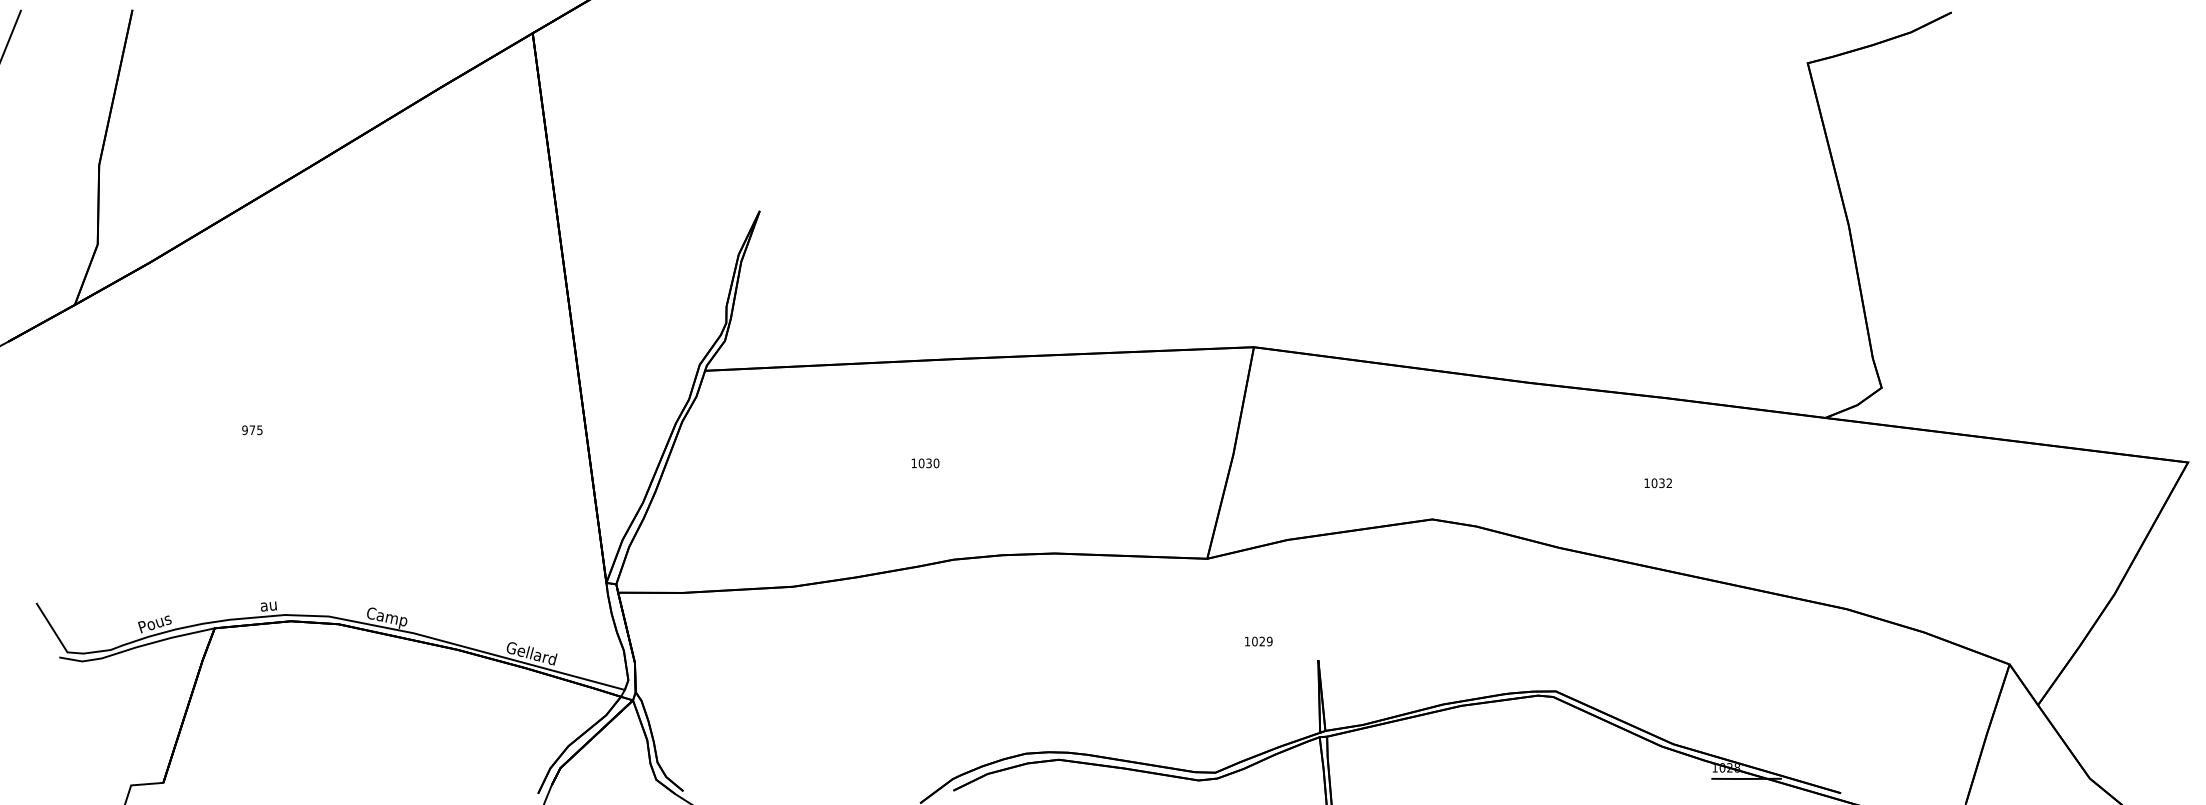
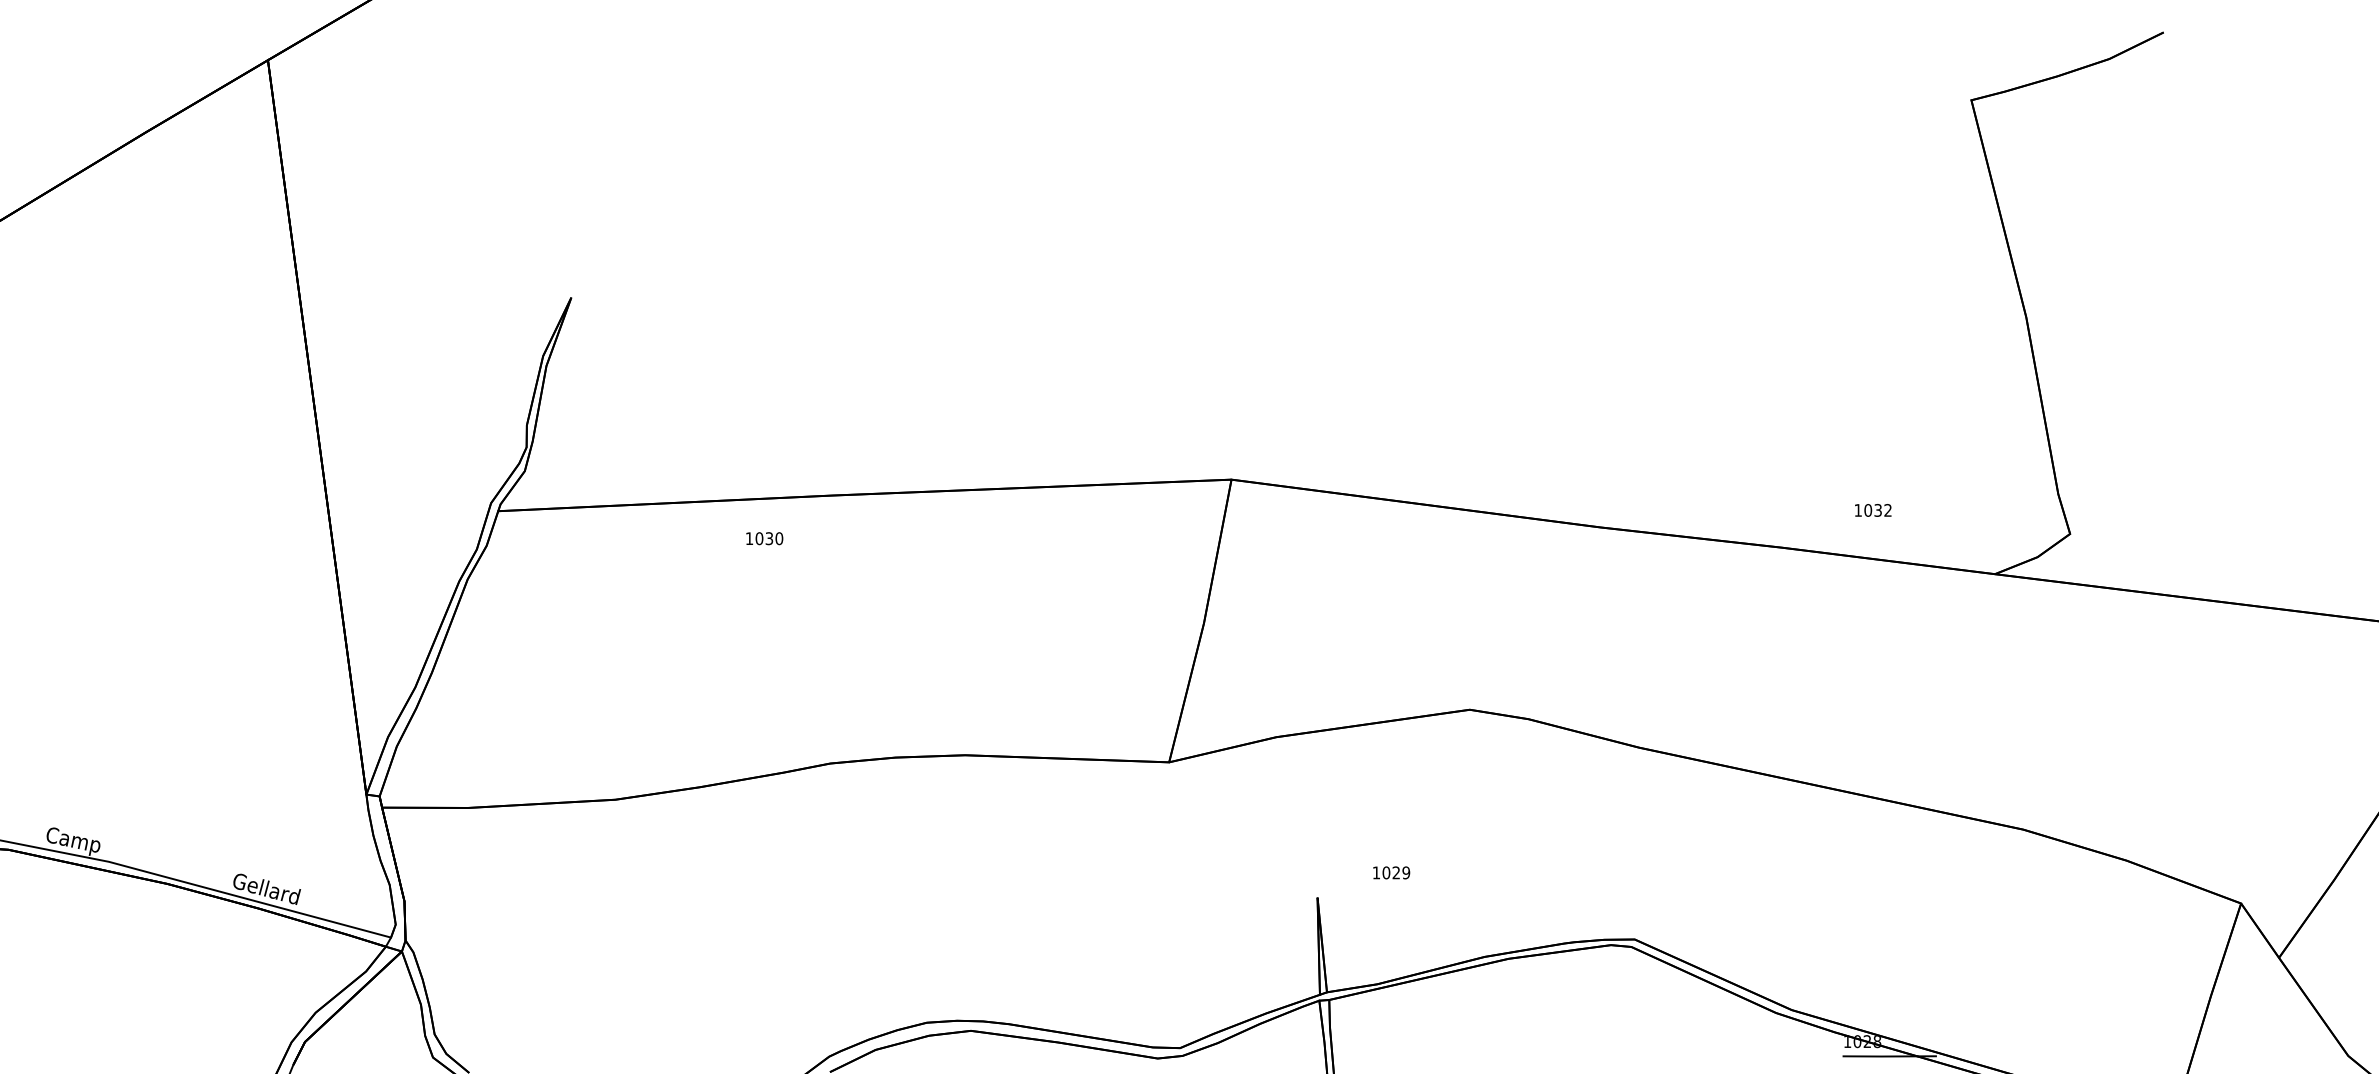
text: (925, 463) -> (764, 538), moved
text: (1657, 483) -> (1872, 510), moved
text: (1258, 641) -> (1391, 872), moved

